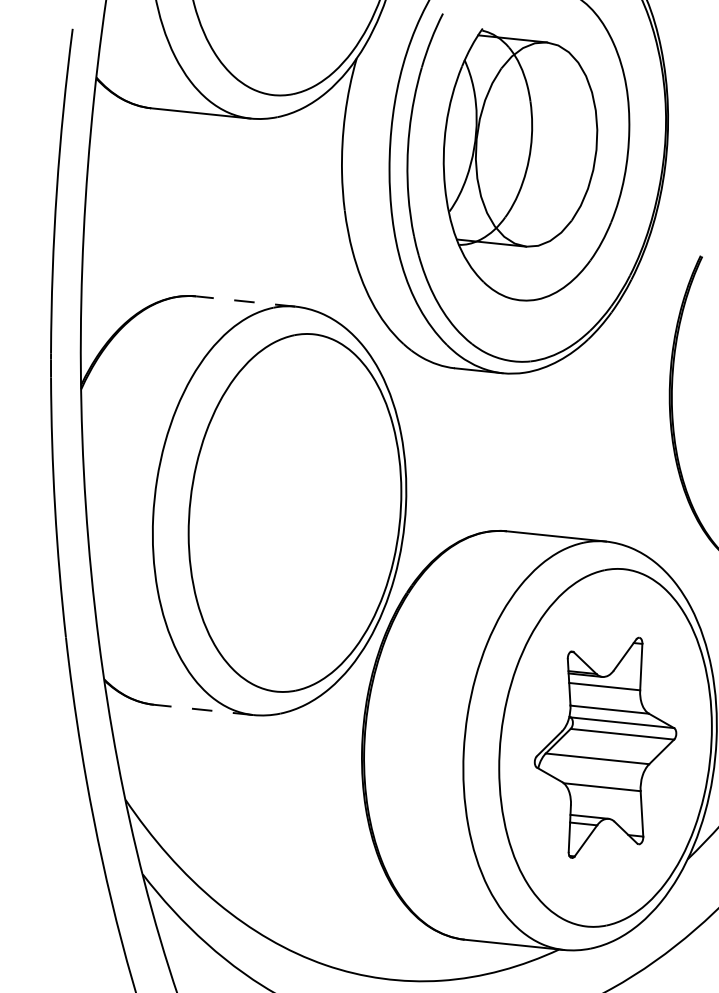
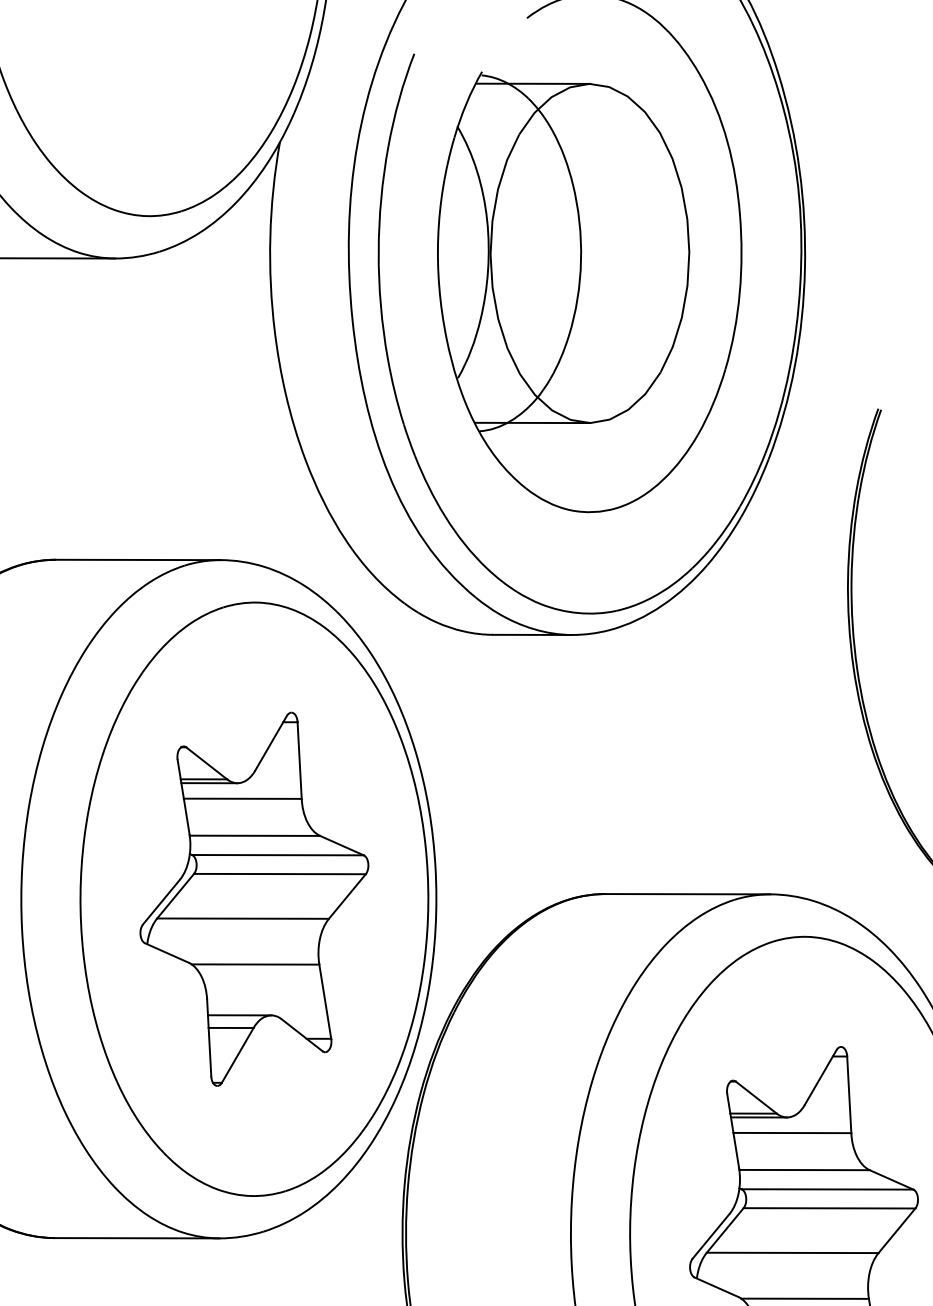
line: (245, 301) -> (137, 559), dashed -> solid
part: (294, 512) -> (253, 898), added
line: (203, 709) -> (136, 1237), dashed -> solid

